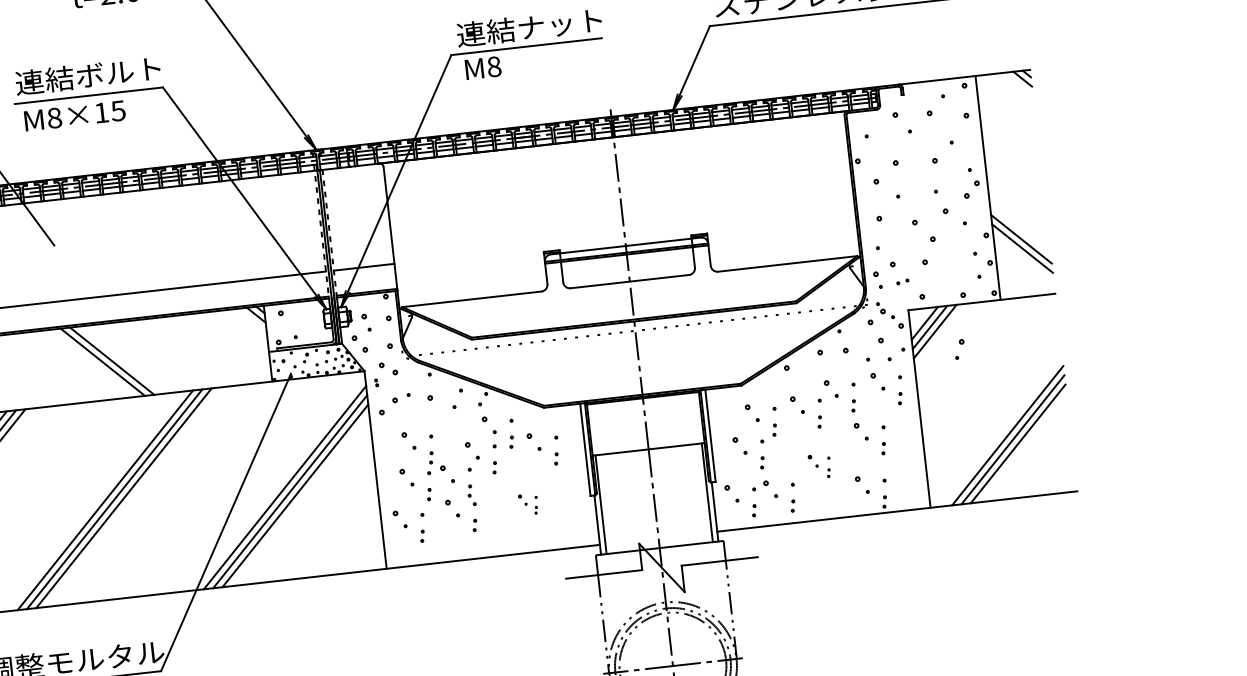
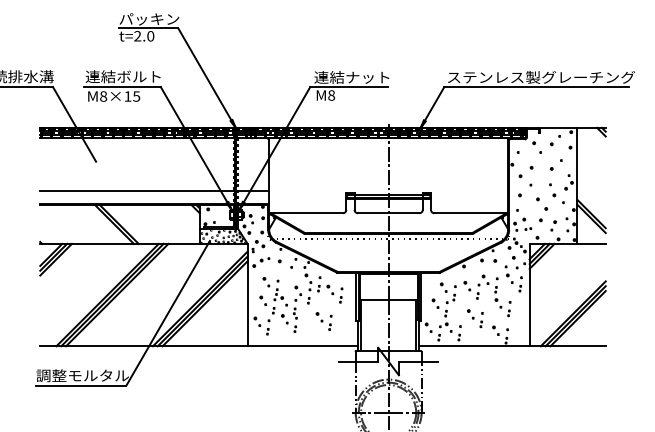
part: (959, 348) -> (553, 225), moved
part: (820, 465) -> (475, 318), size x1.43
part: (527, 504) -> (323, 321), size x1.67

